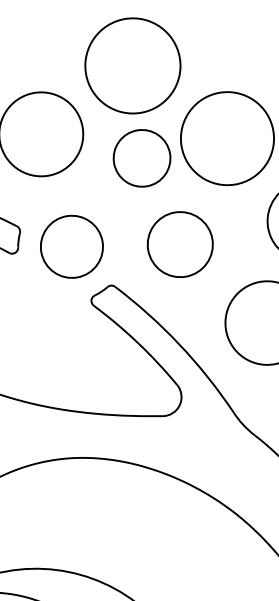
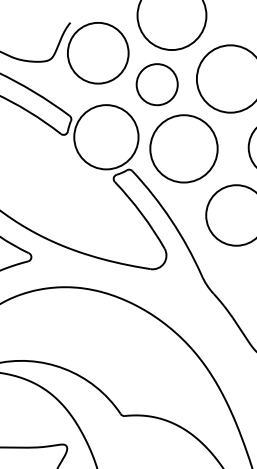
circle: (141, 158) -> (156, 84), moved
circle: (179, 244) -> (183, 148), size x1.43
circle: (72, 247) -> (106, 137), size x1.43

